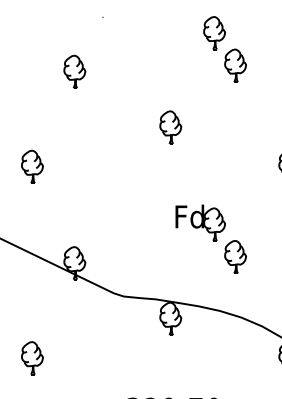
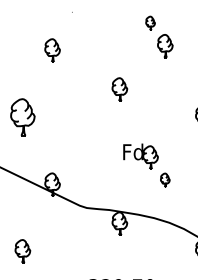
part: (214, 33) -> (150, 23), size x0.6
part: (32, 166) -> (22, 116), size x1.6
part: (235, 256) -> (165, 179), size x0.6

